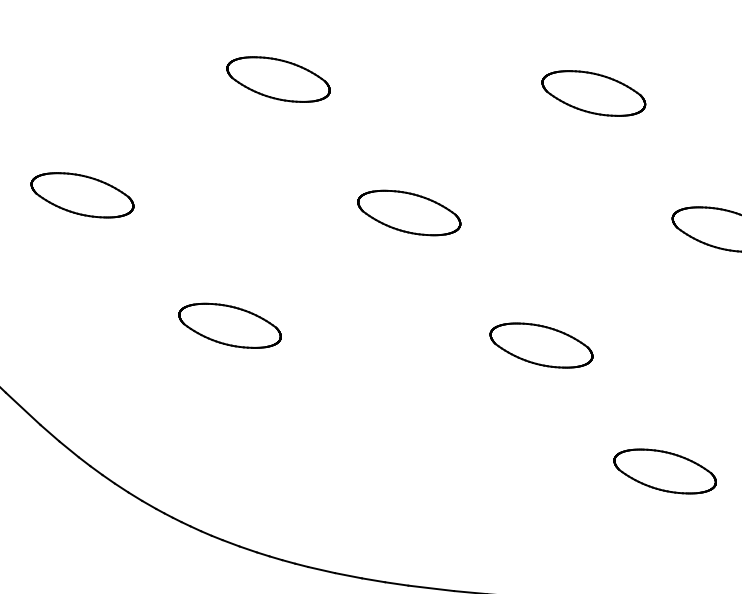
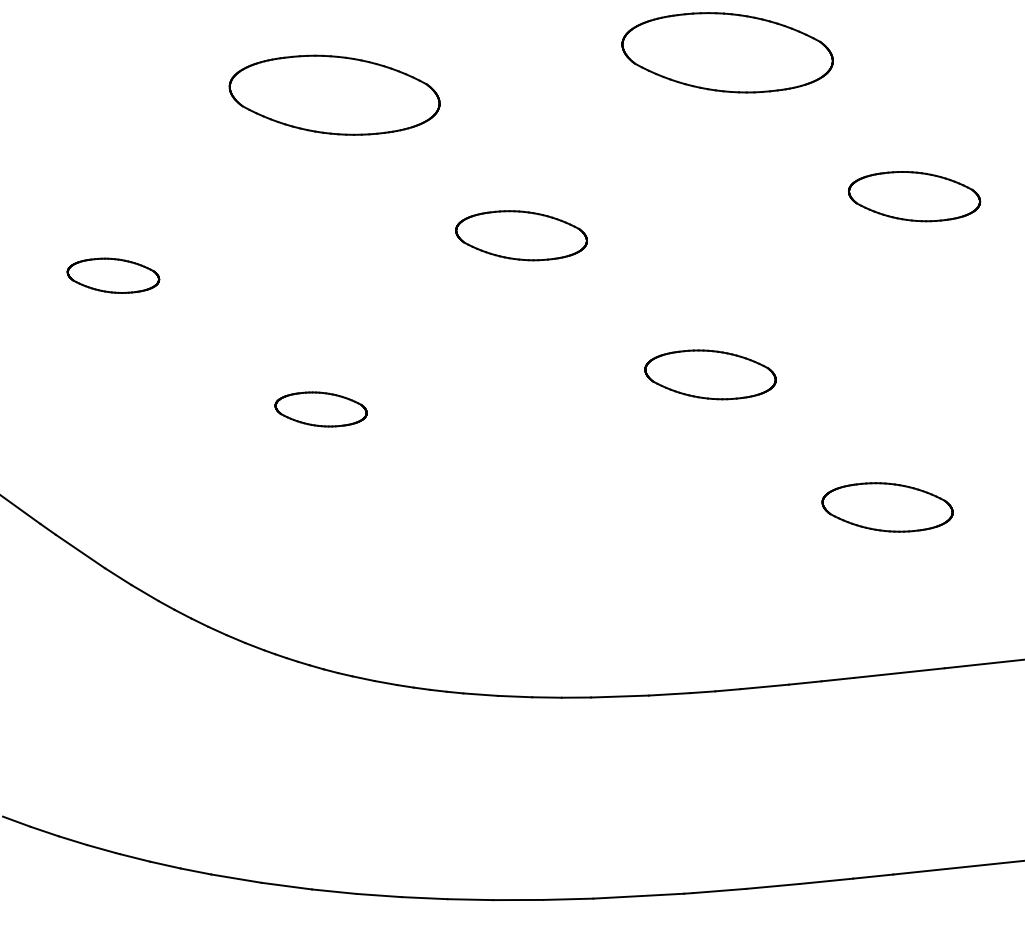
part: (277, 78) -> (333, 94), size x1.6
part: (593, 93) -> (727, 52), size x1.6
part: (82, 195) -> (113, 275), size x0.7
part: (230, 325) -> (321, 409), size x0.7

